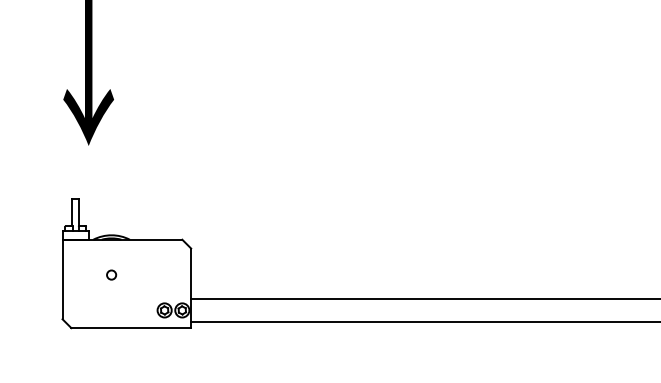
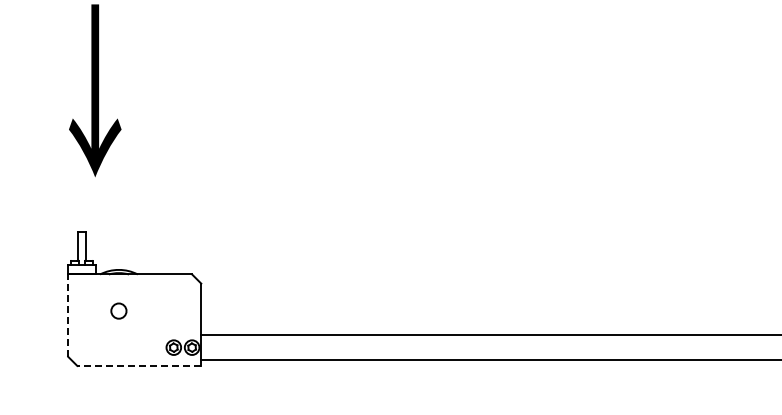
circle: (111, 274) -> (118, 310), size x1.6
line: (62, 279) -> (68, 315), solid -> dashed
line: (131, 327) -> (139, 365), solid -> dashed

